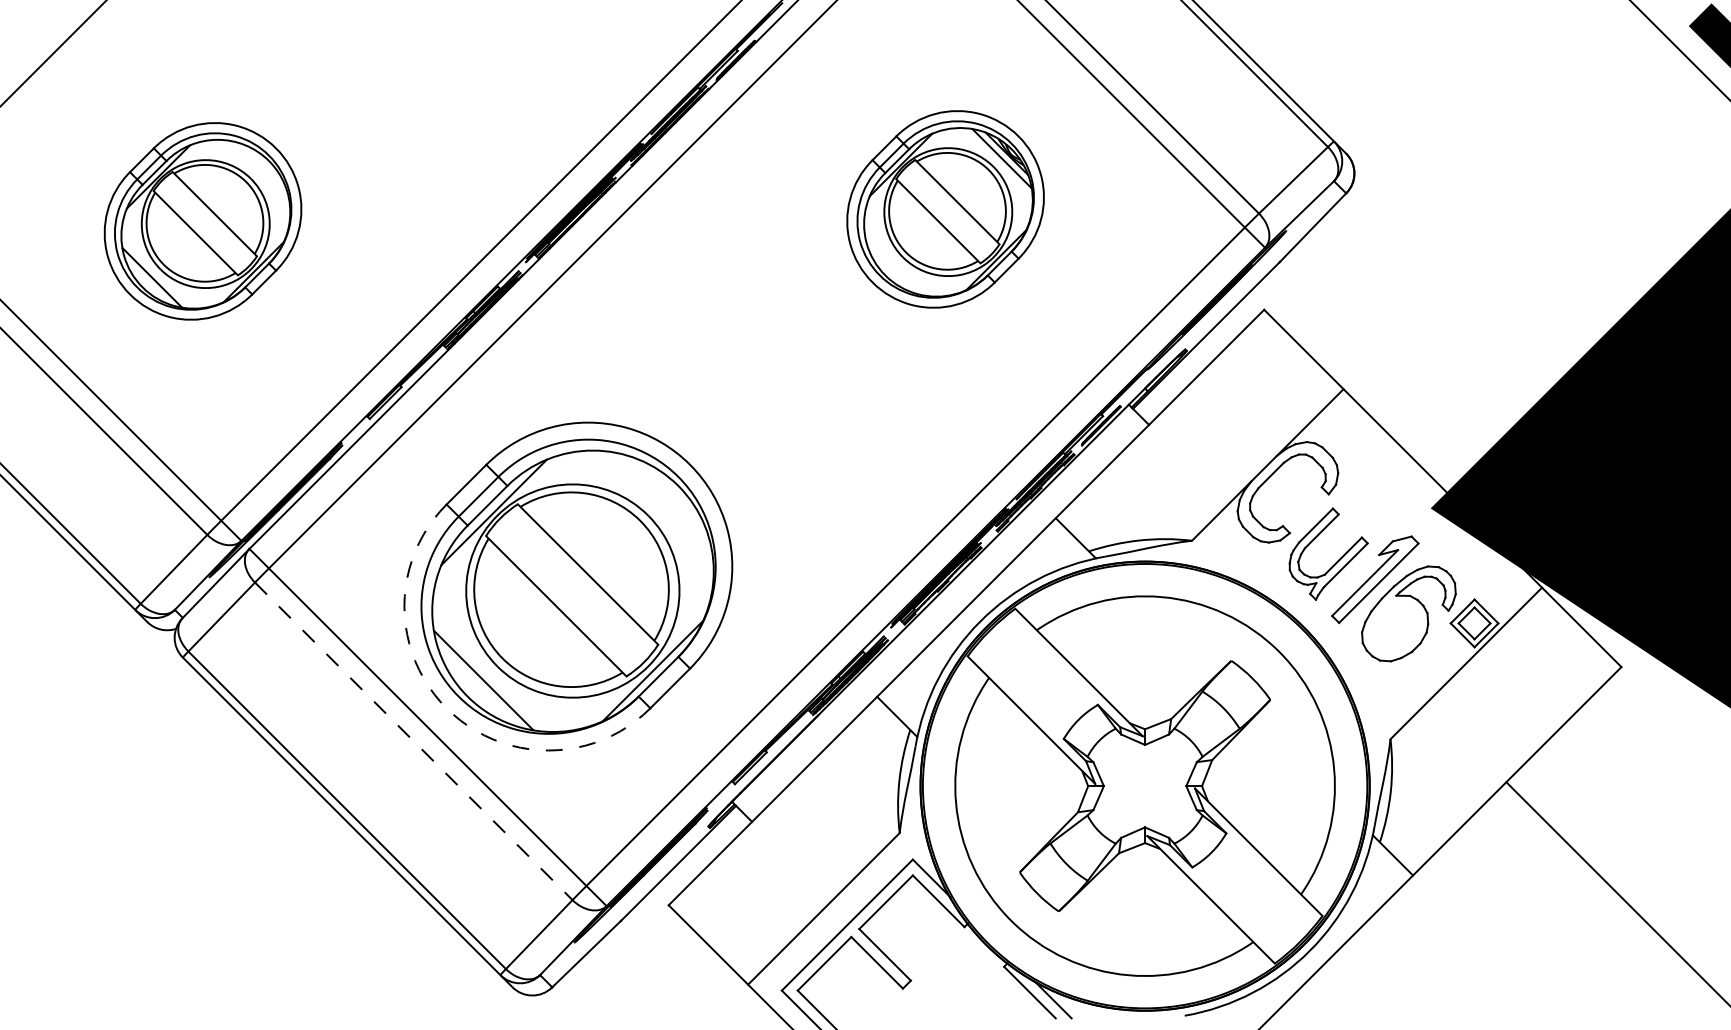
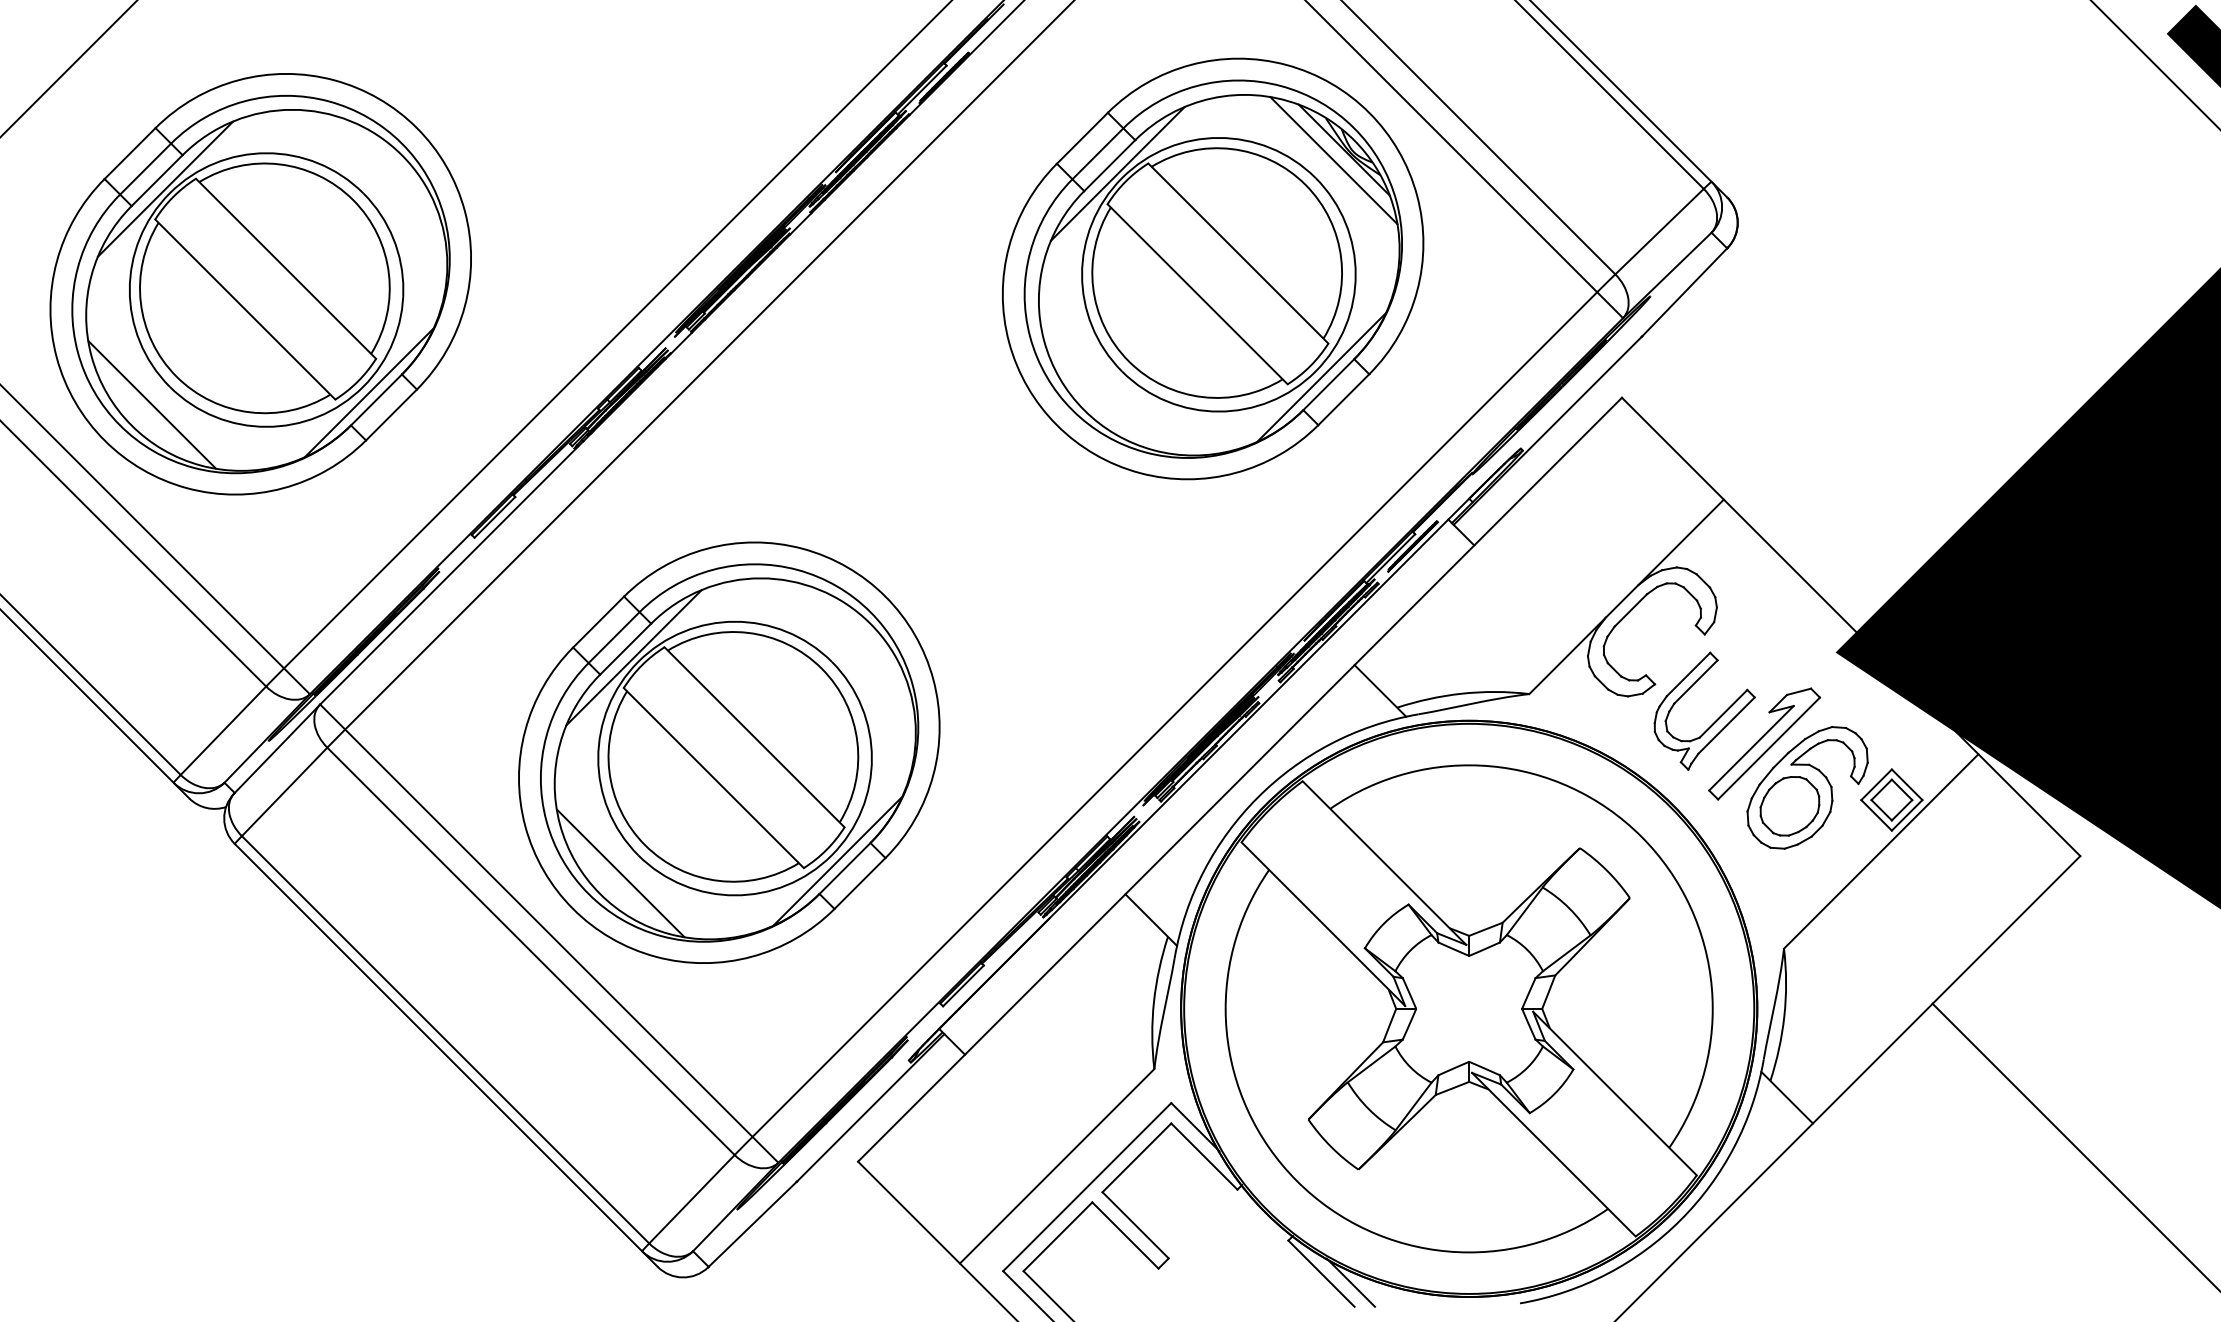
part: (945, 209) -> (1213, 268), size x1.67
part: (202, 221) -> (260, 284), size x1.67
part: (1394, 628) -> (1789, 806), added
arc: (446, 707) -> (573, 908), dashed -> solid
line: (414, 741) -> (531, 951), dashed -> solid

